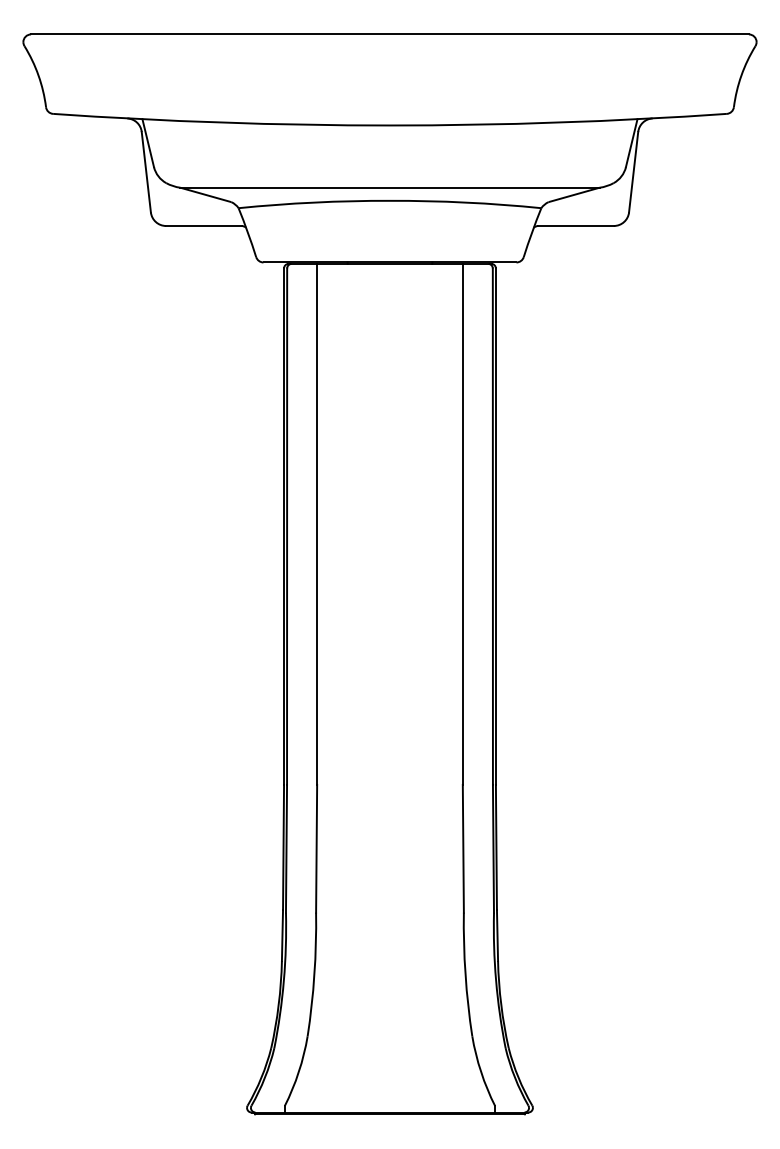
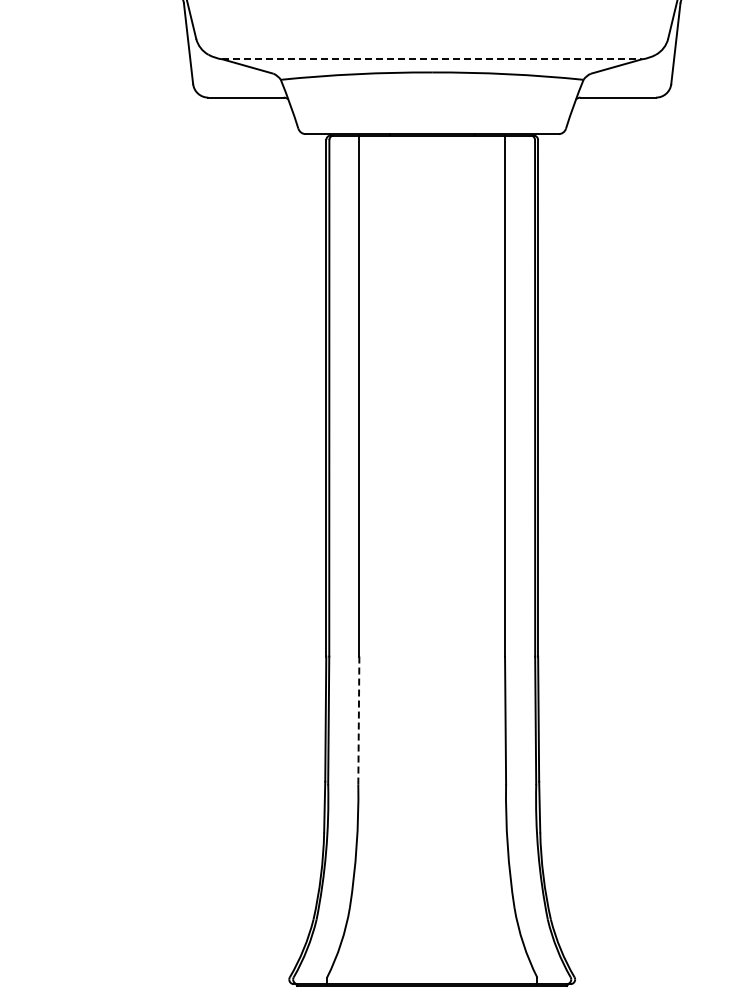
line: (389, 187) -> (431, 59), solid -> dashed
line: (316, 848) -> (358, 720), solid -> dashed

